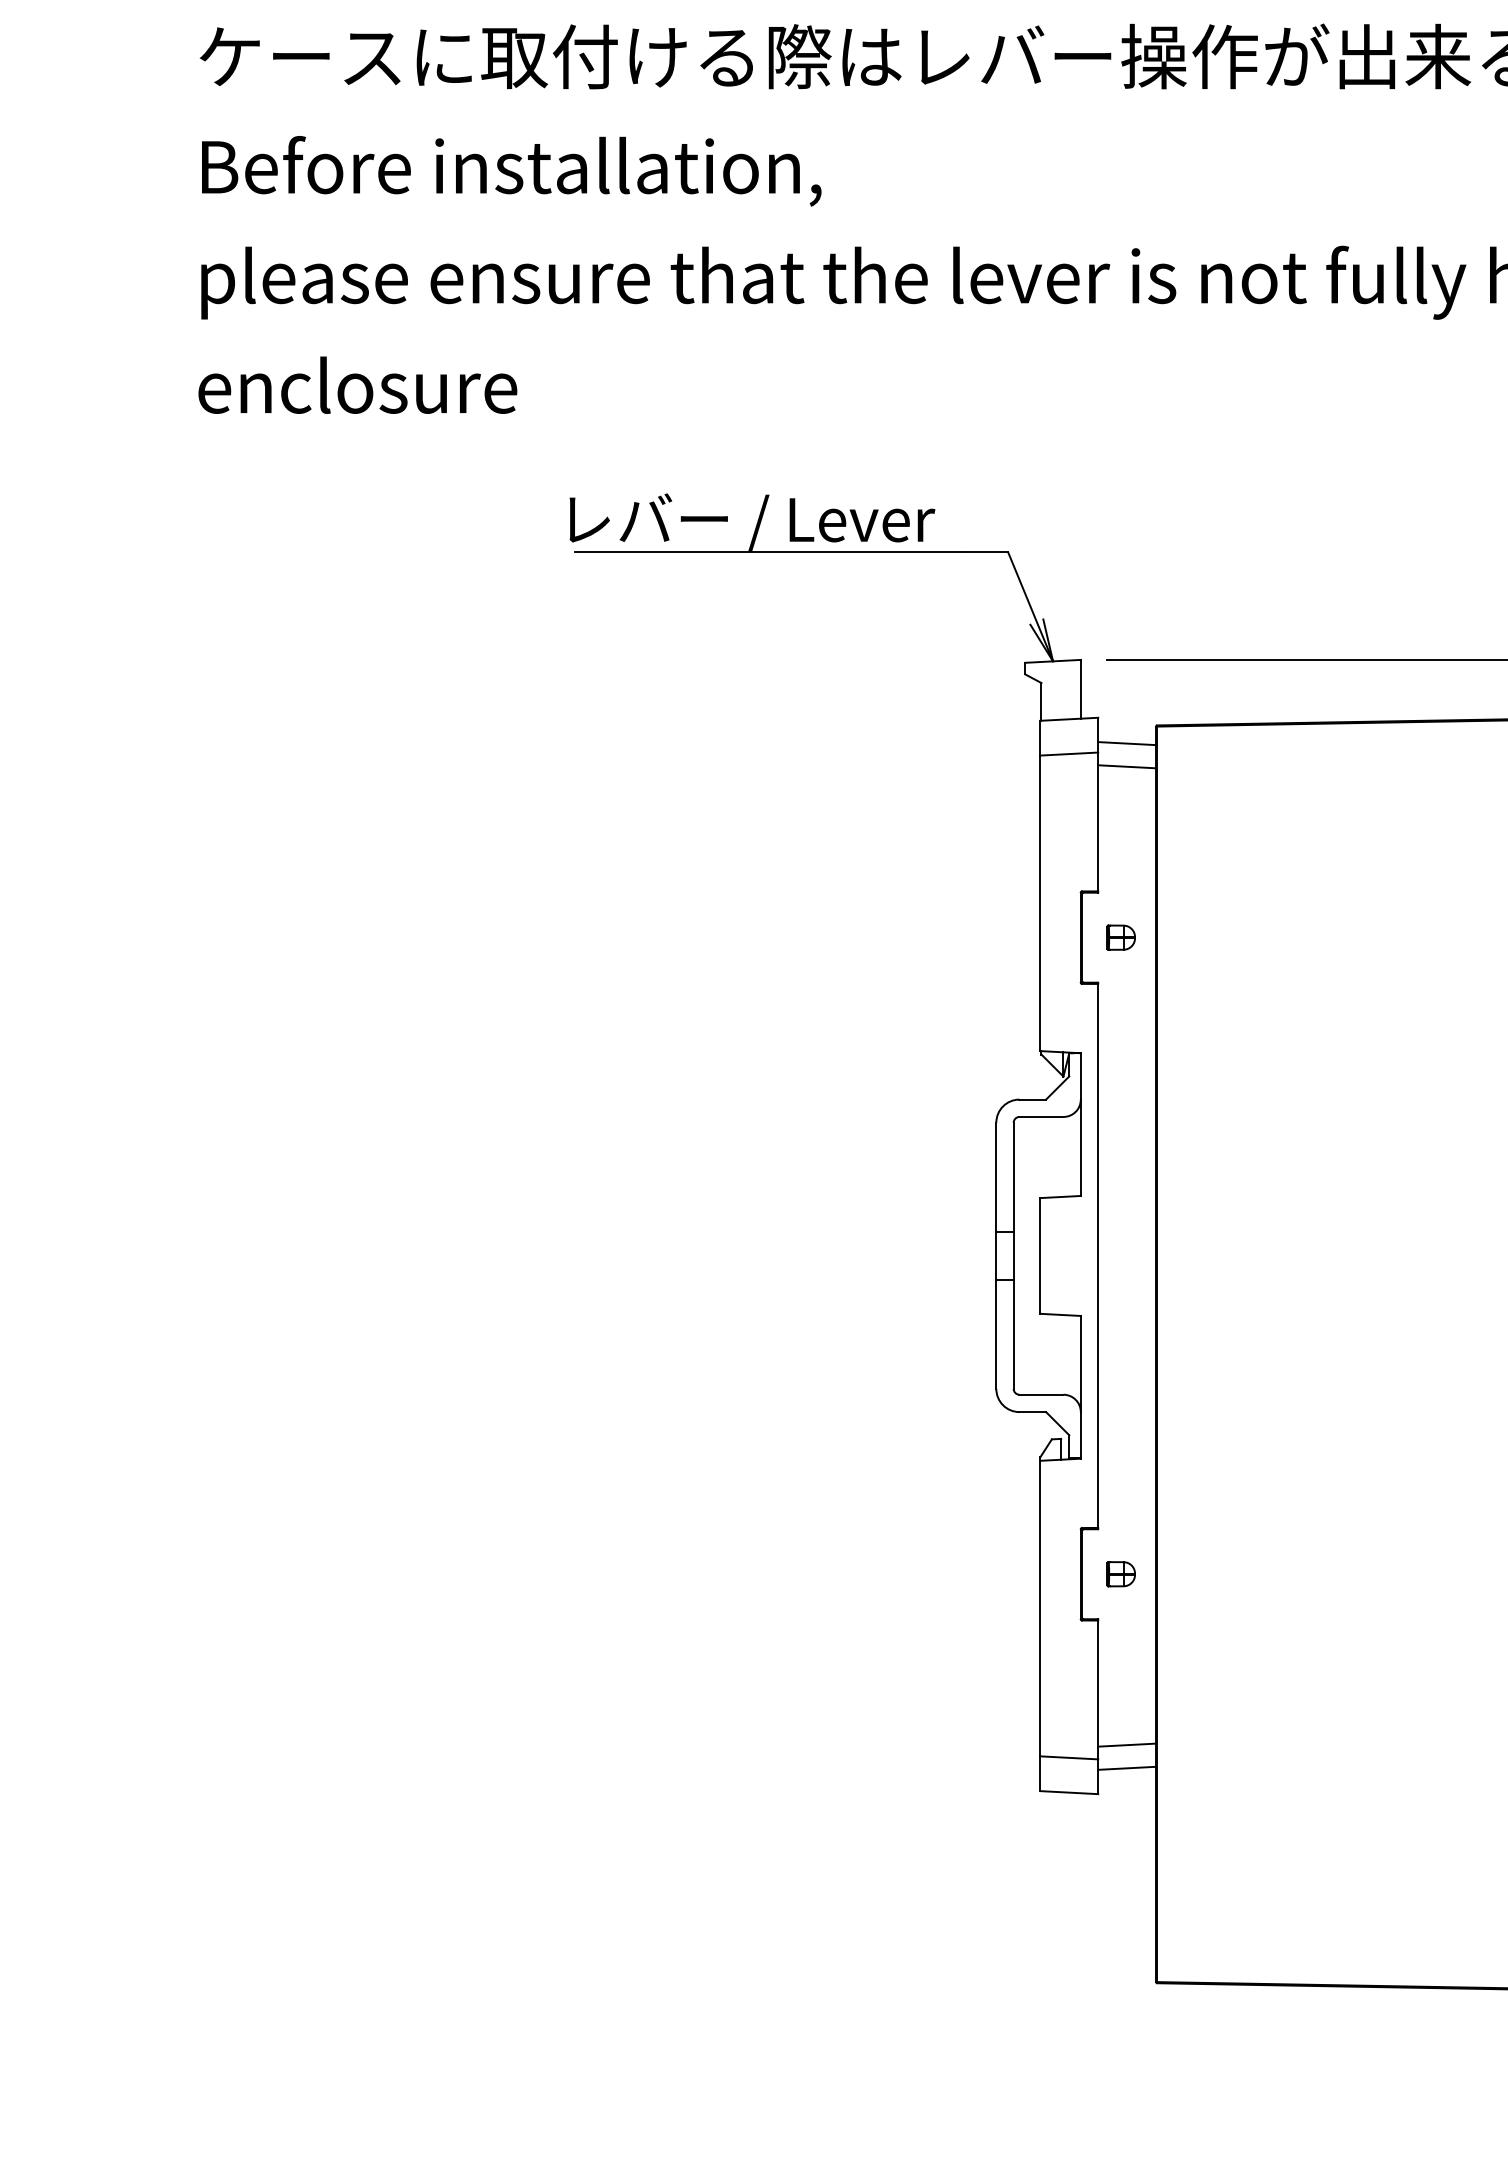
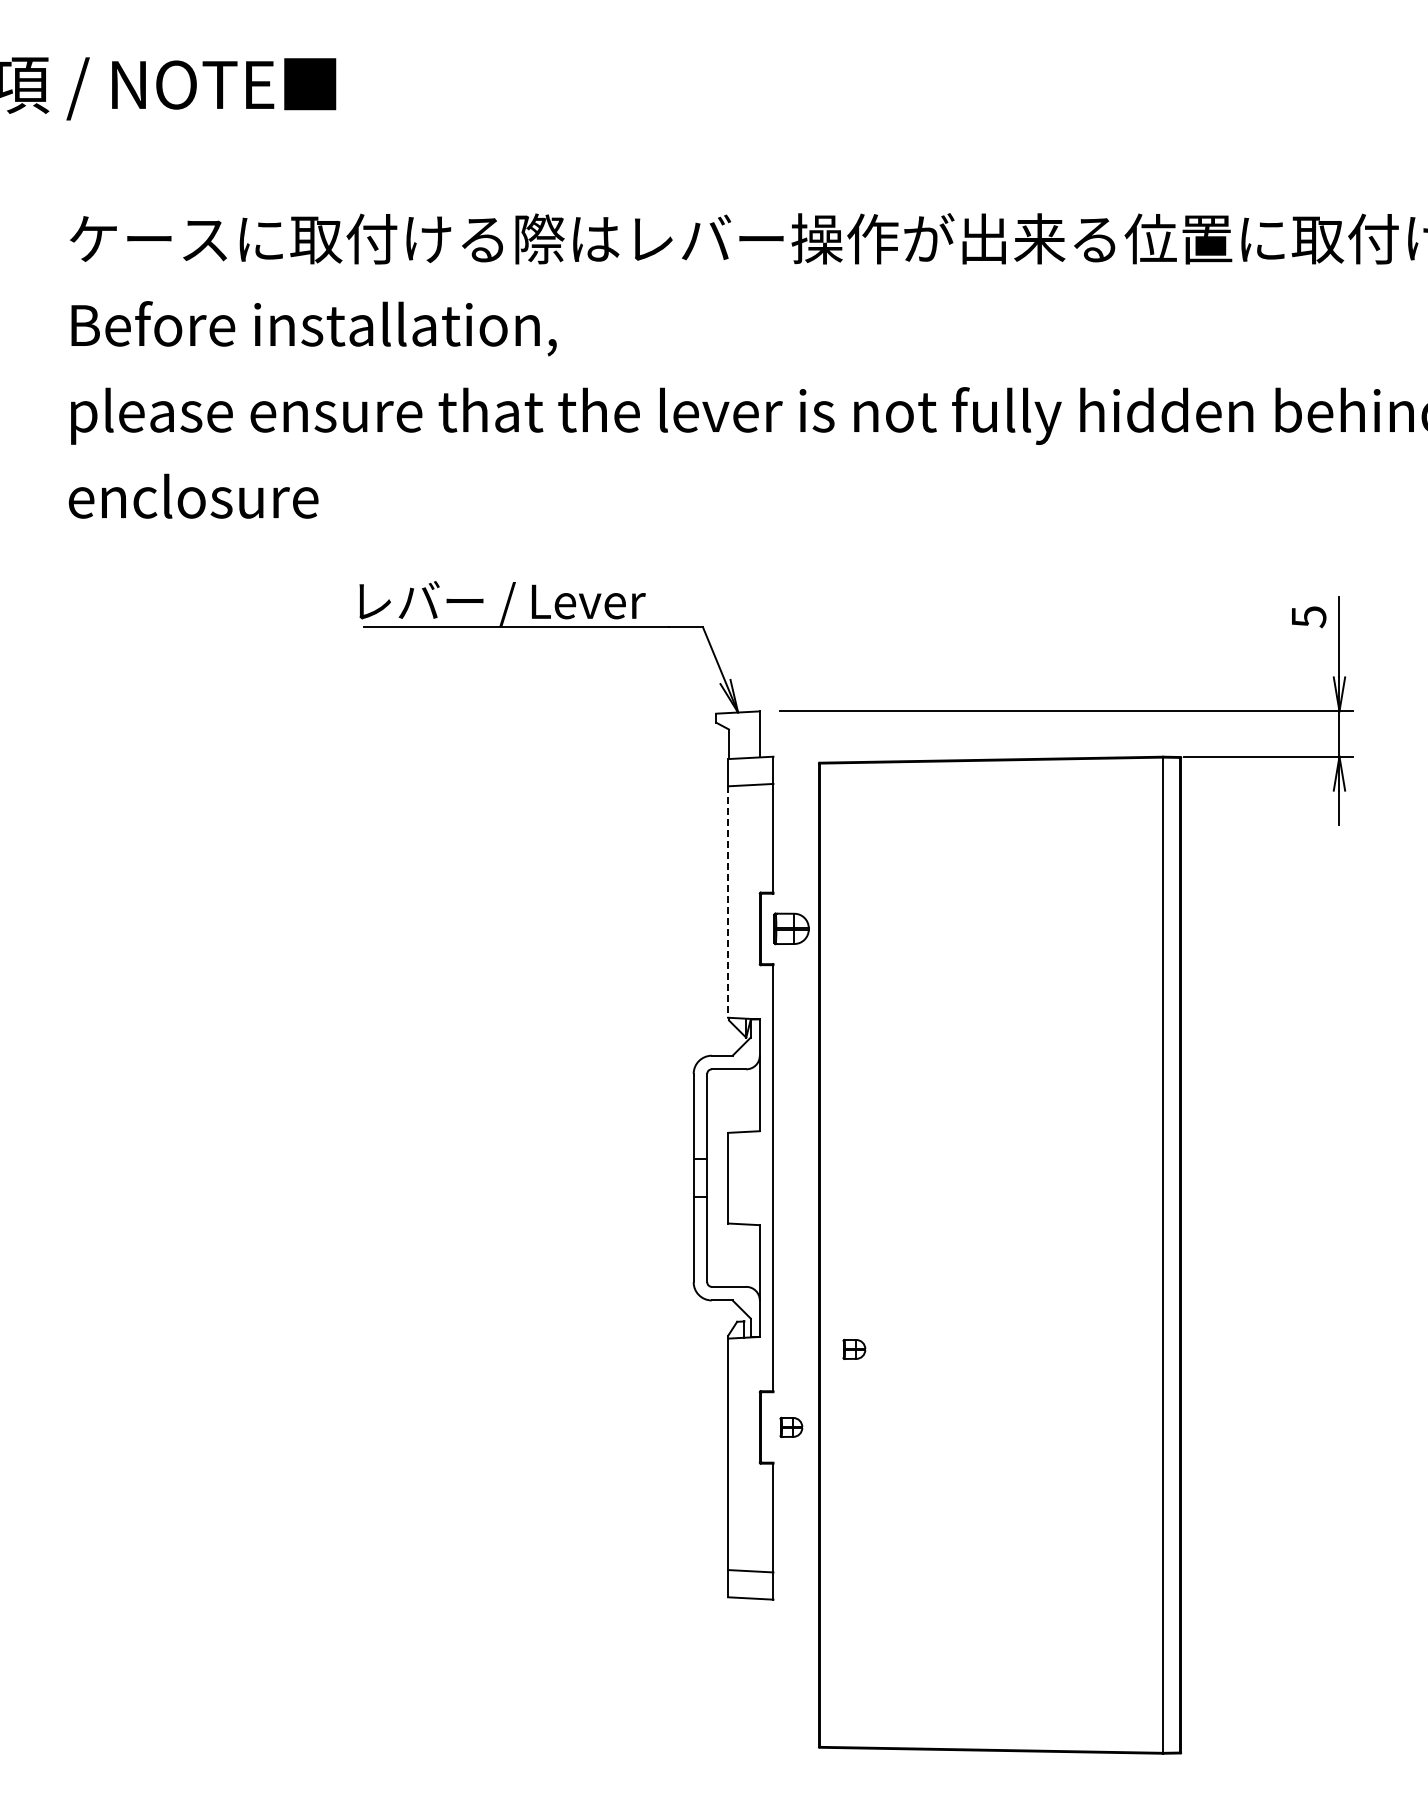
line: (1126, 743) -> (795, 776), removed
line: (1126, 766) -> (795, 794), removed
line: (1040, 903) -> (728, 902), solid -> dashed
part: (1121, 937) -> (791, 928), size x1.6
part: (1201, 1473) -> (854, 1348), added
line: (1126, 1745) -> (795, 1561), removed
line: (1126, 1768) -> (795, 1579), removed

